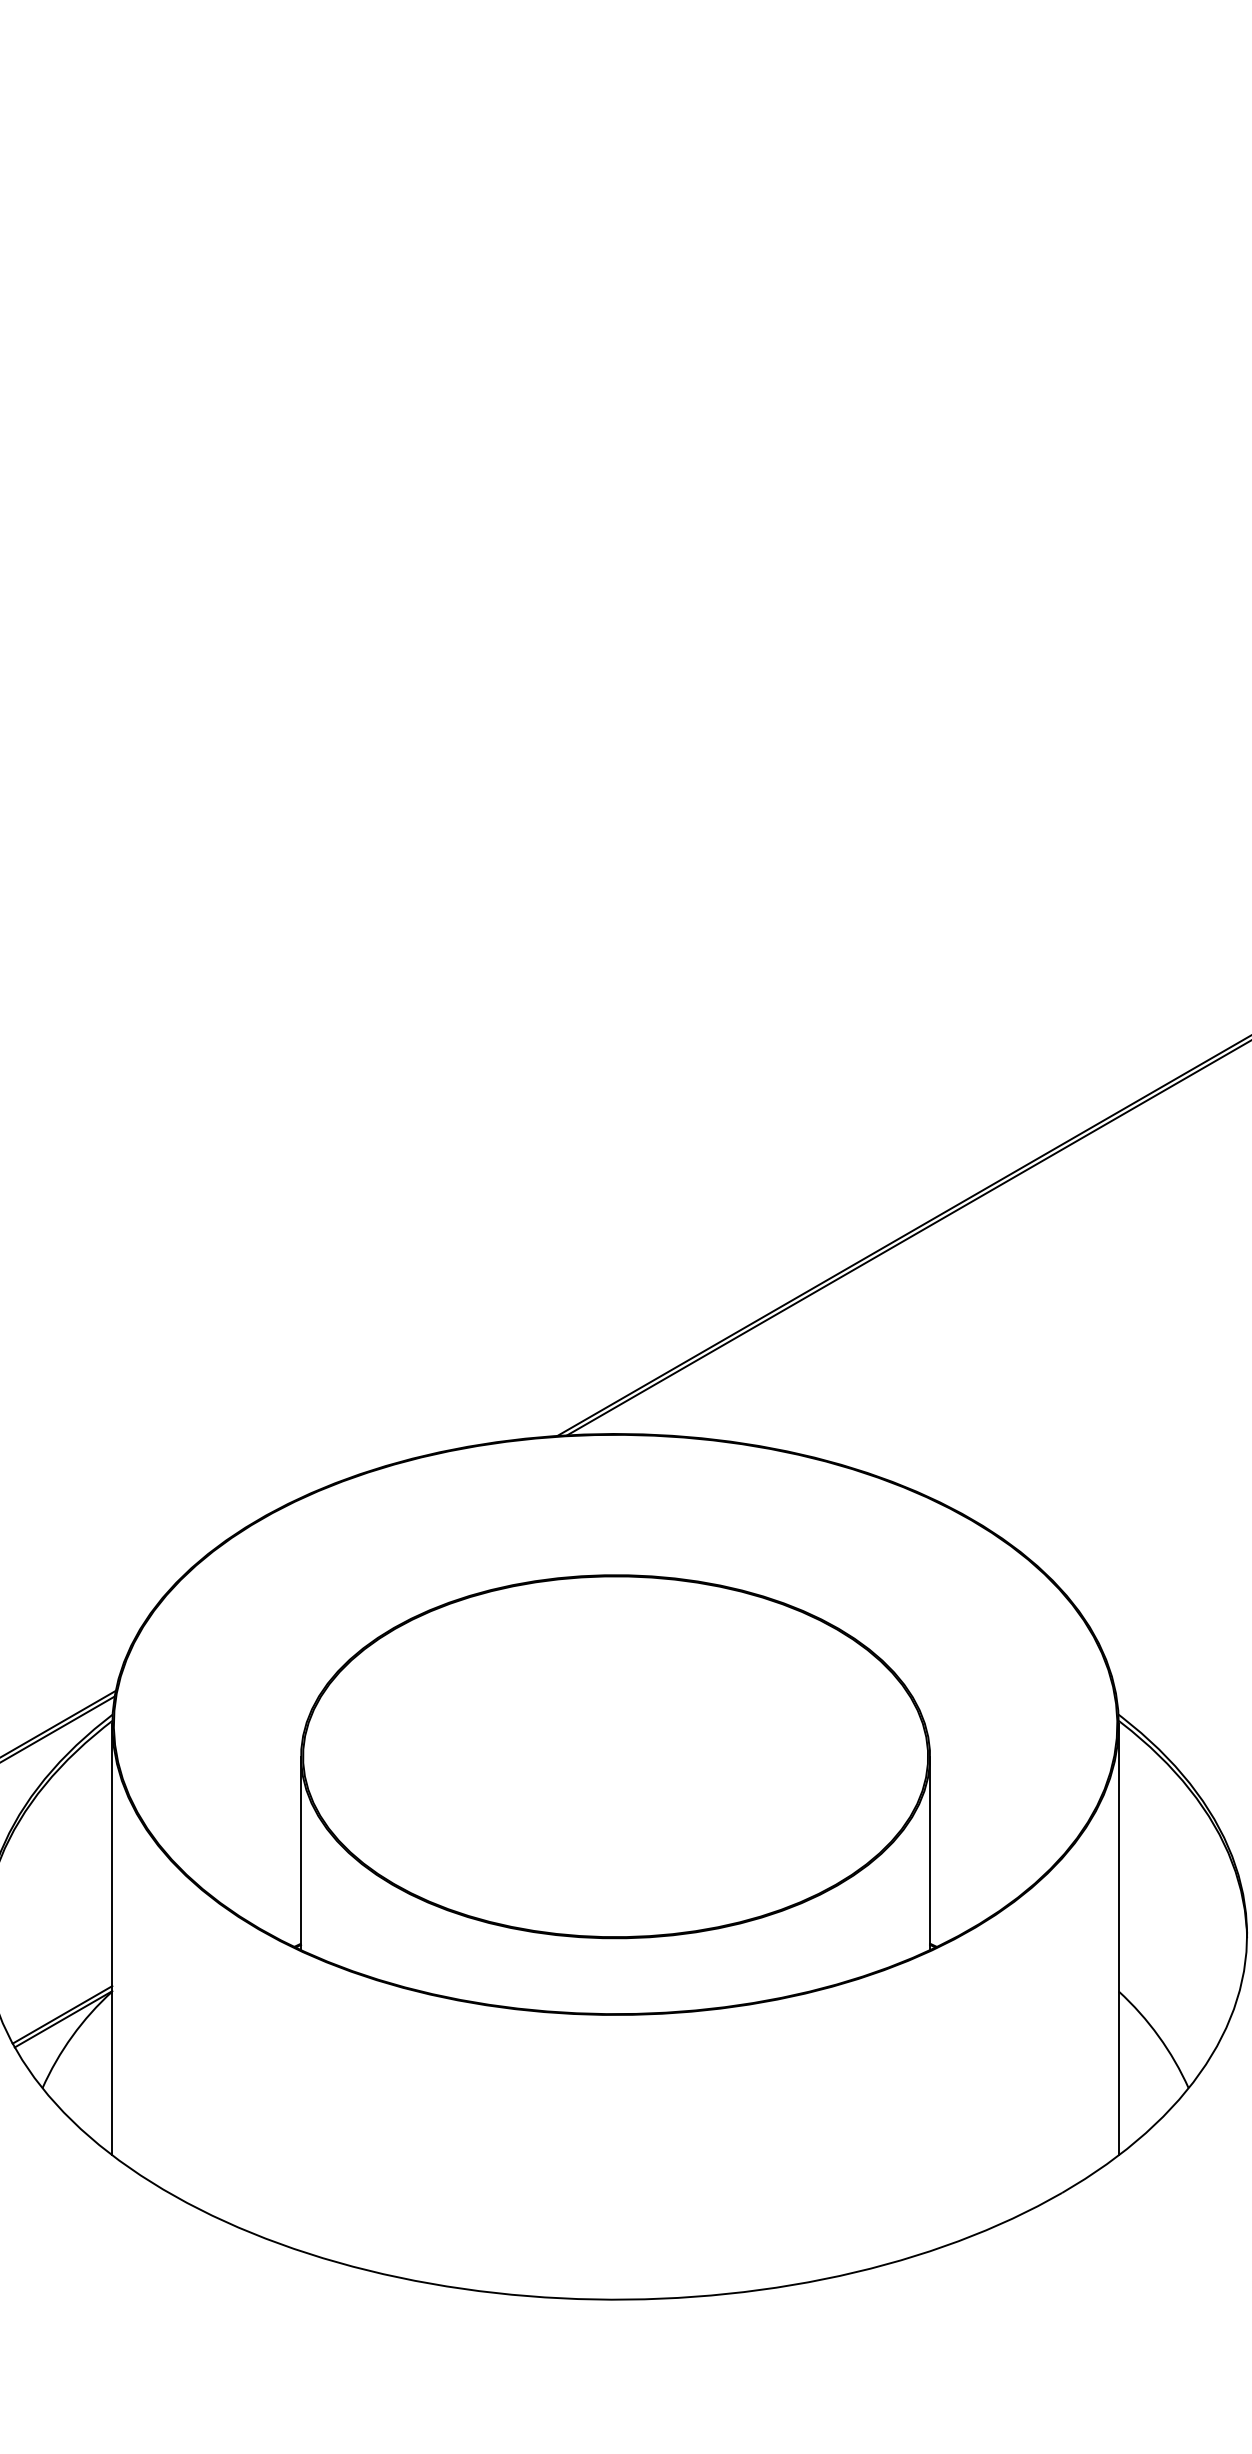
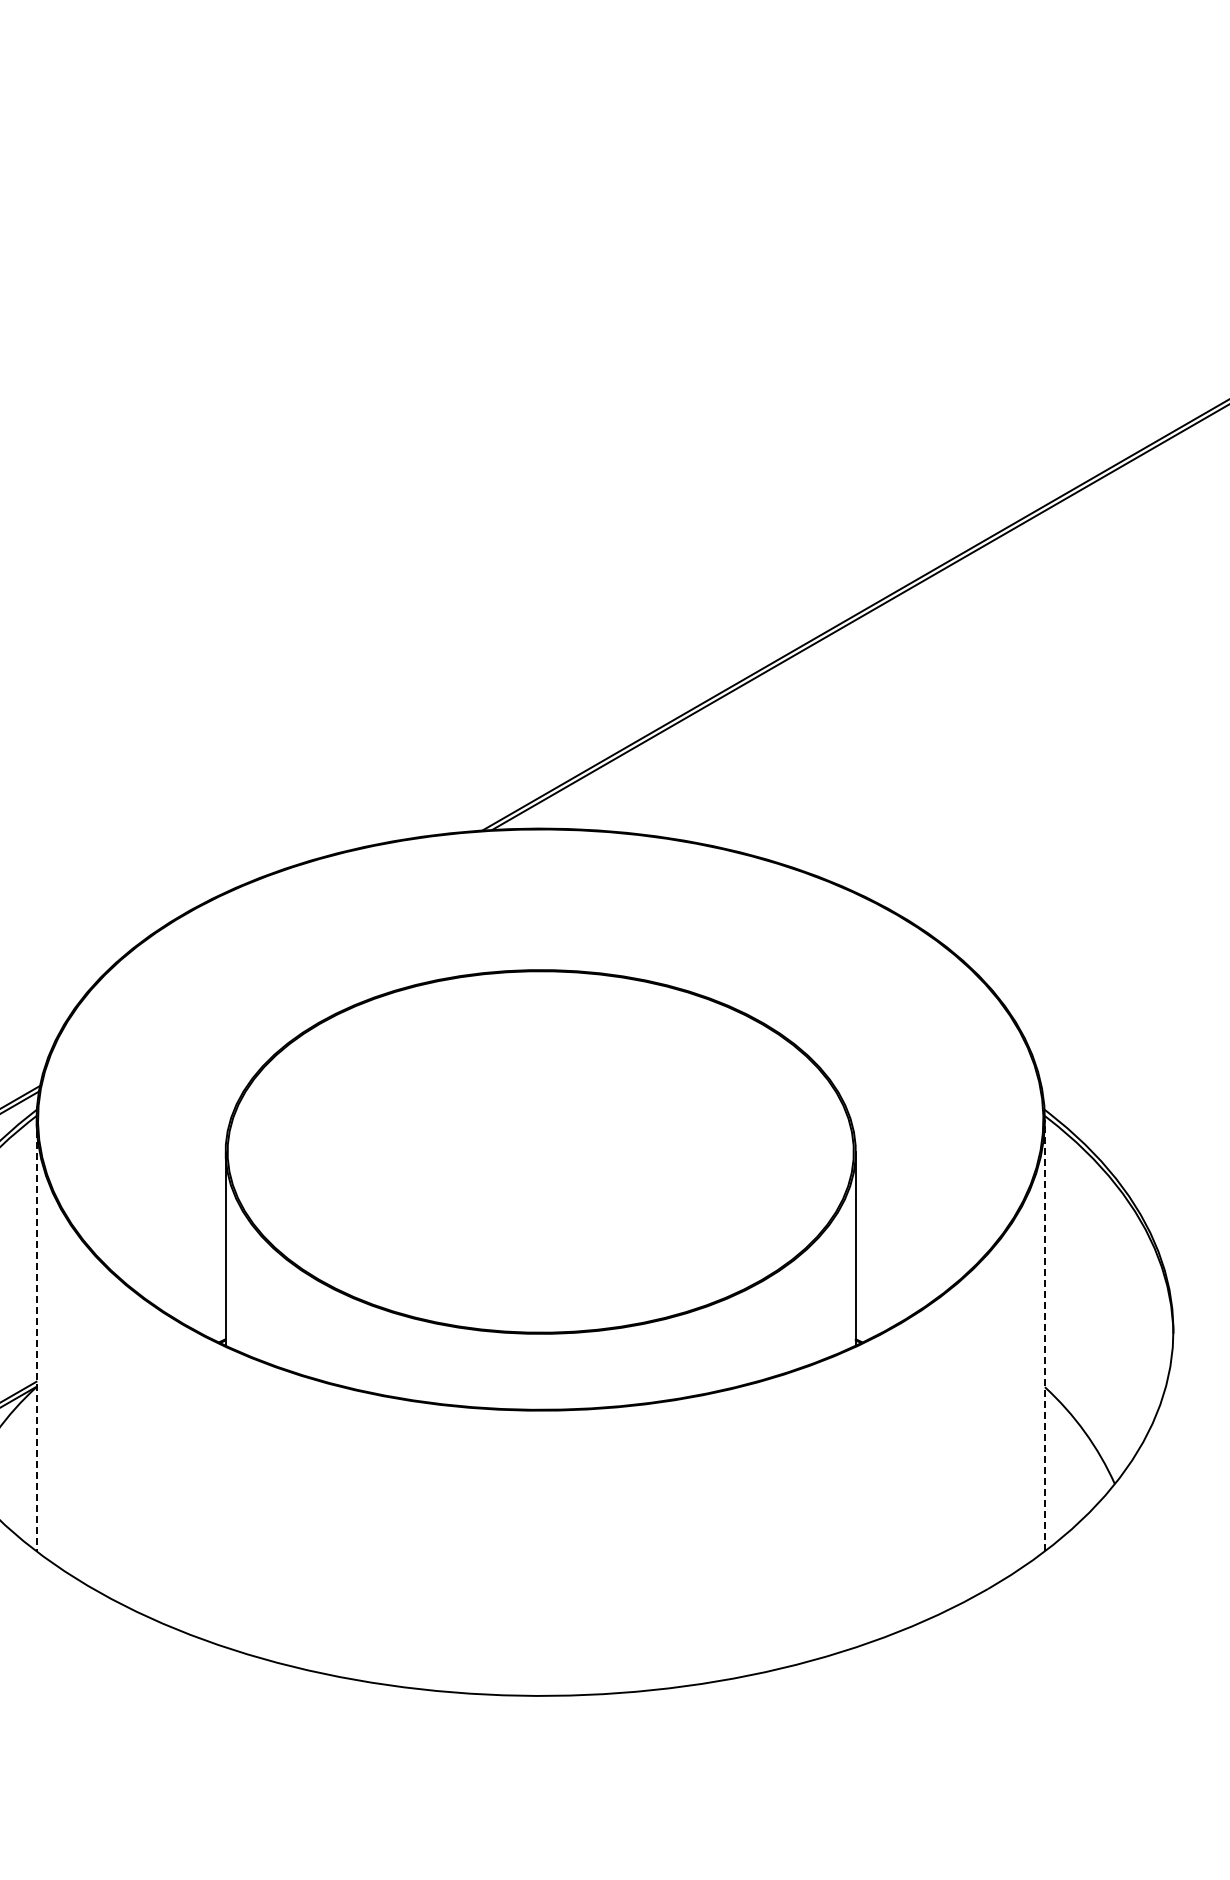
line: (1118, 1939) -> (1044, 1335), solid -> dashed
line: (112, 1940) -> (36, 1336), solid -> dashed

